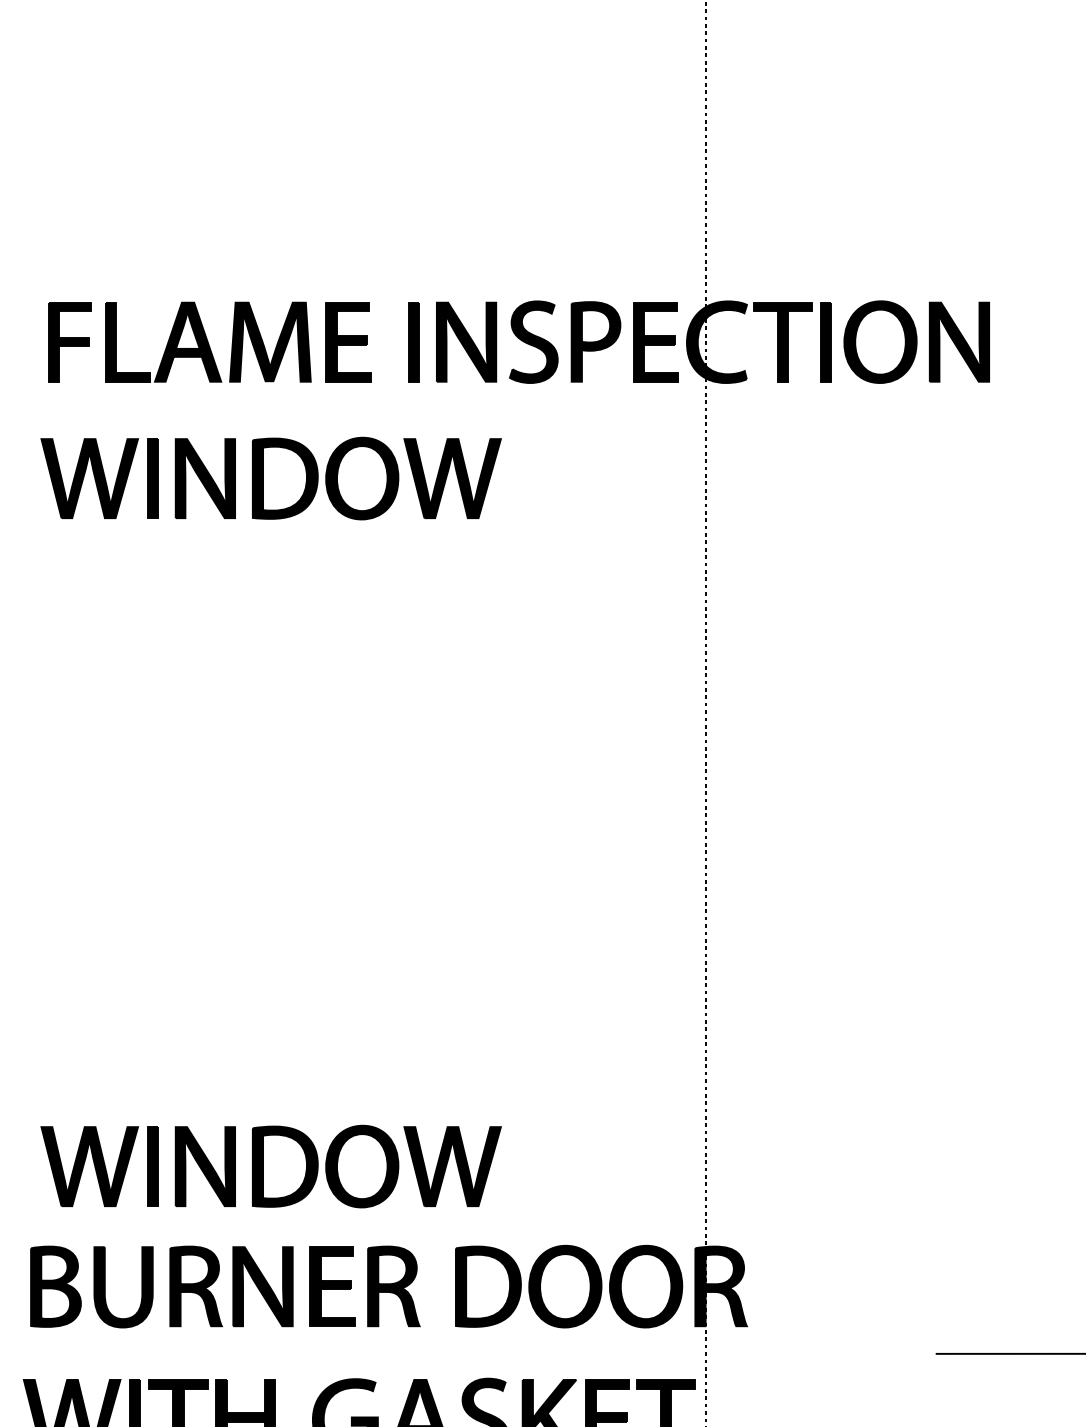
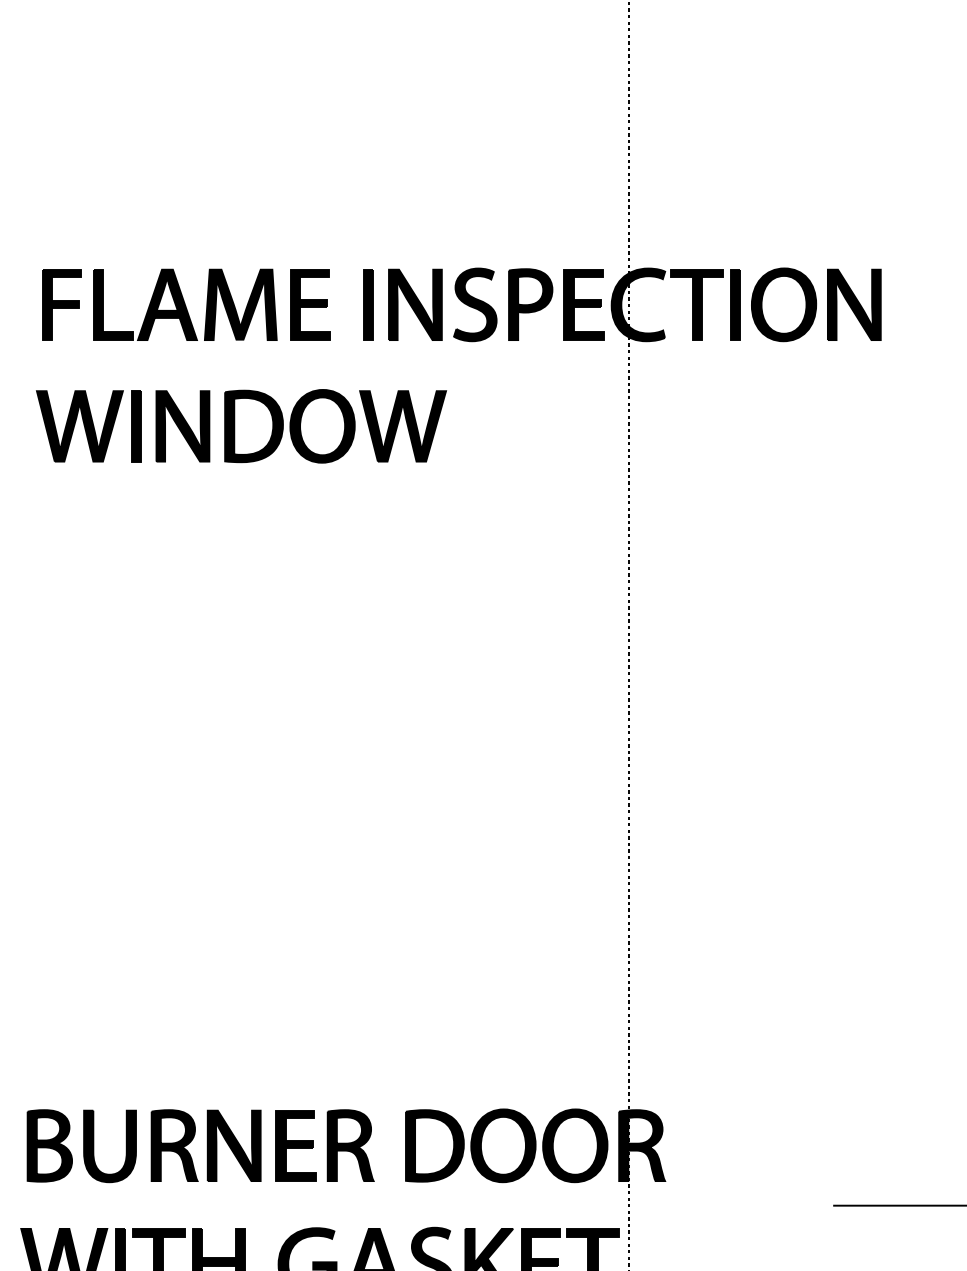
part: (270, 1166) -> (240, 1038), removed

